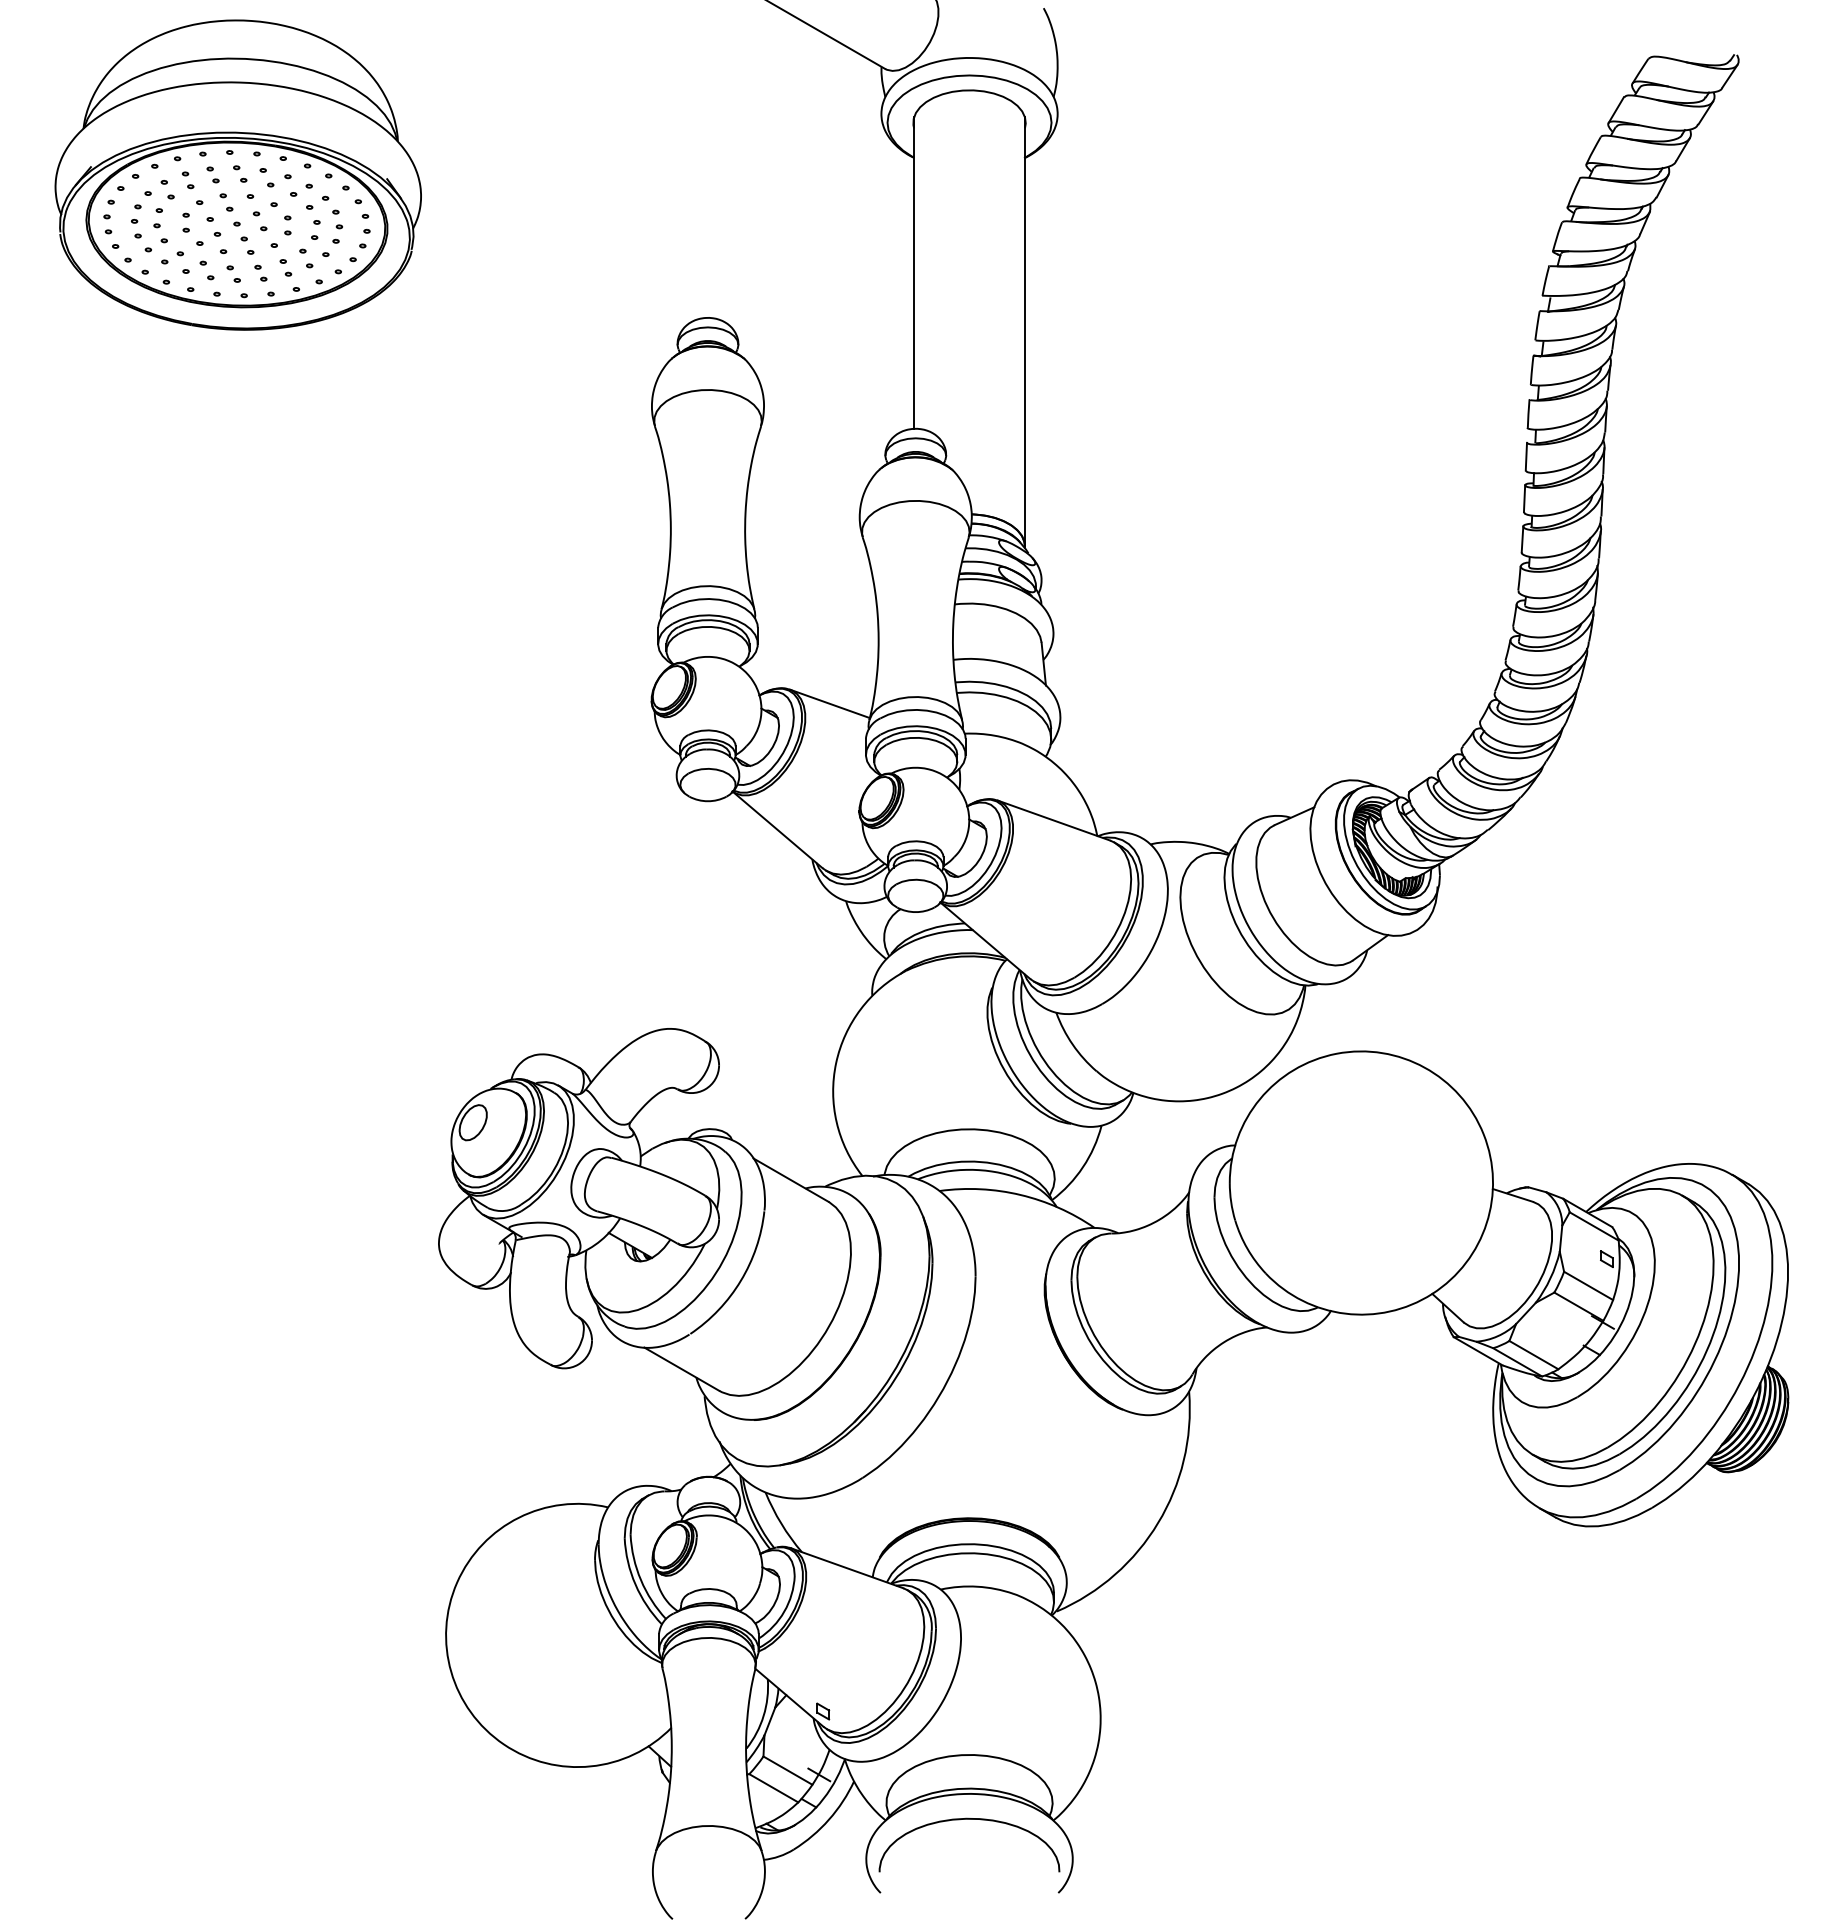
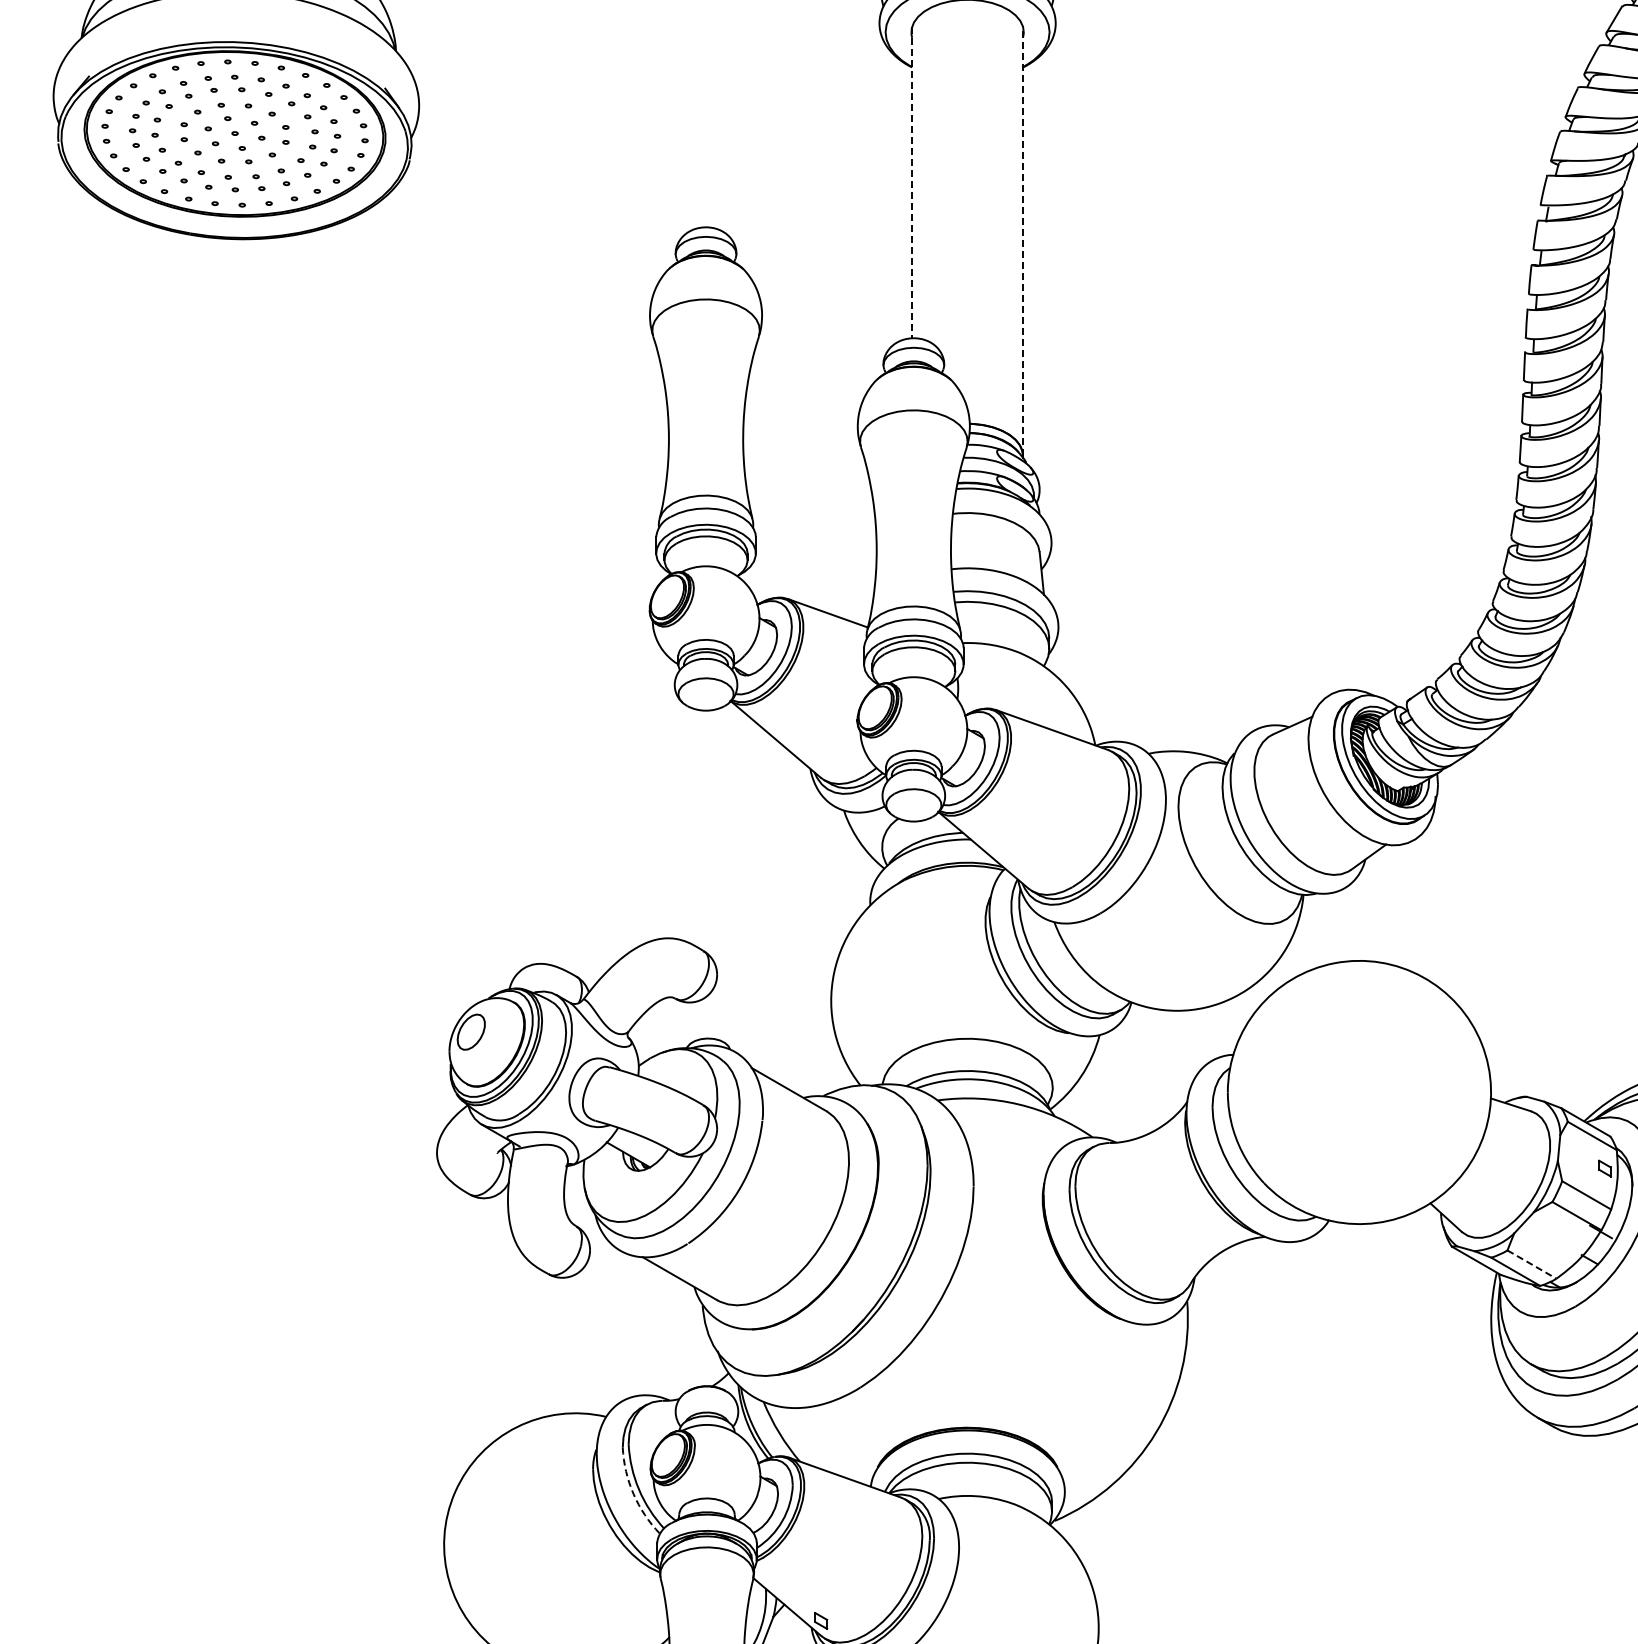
line: (914, 273) -> (912, 182), solid -> dashed
line: (1024, 331) -> (1022, 240), solid -> dashed
line: (1534, 1355) -> (1532, 1264), solid -> dashed
arc: (635, 1584) -> (633, 1493), solid -> dashed

